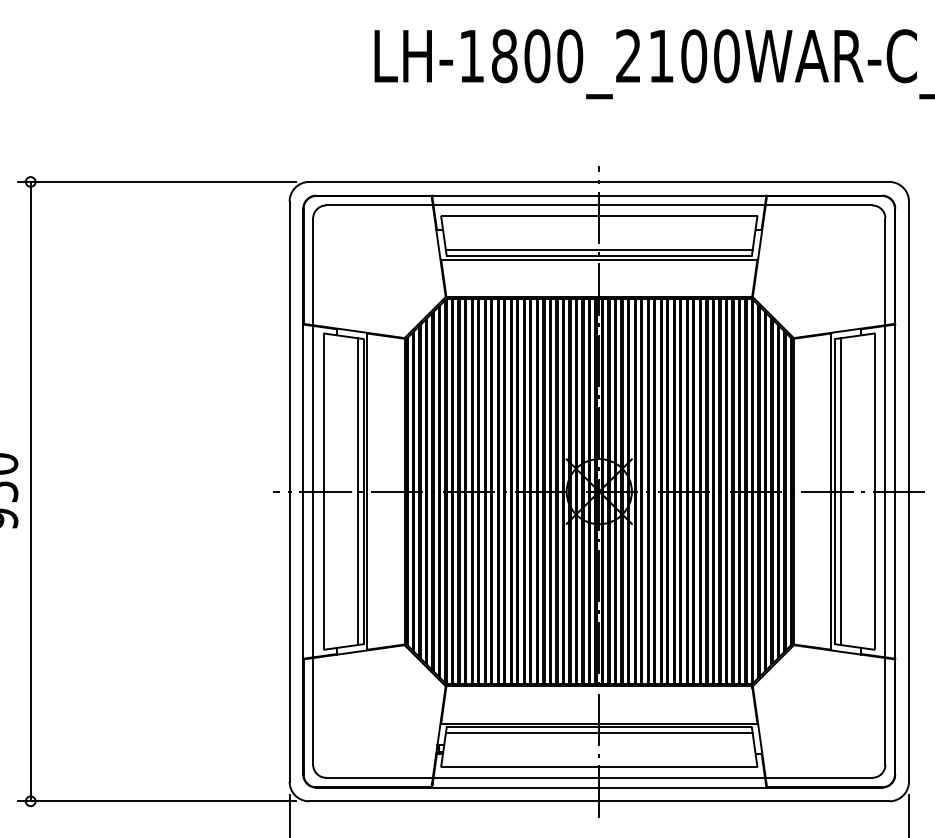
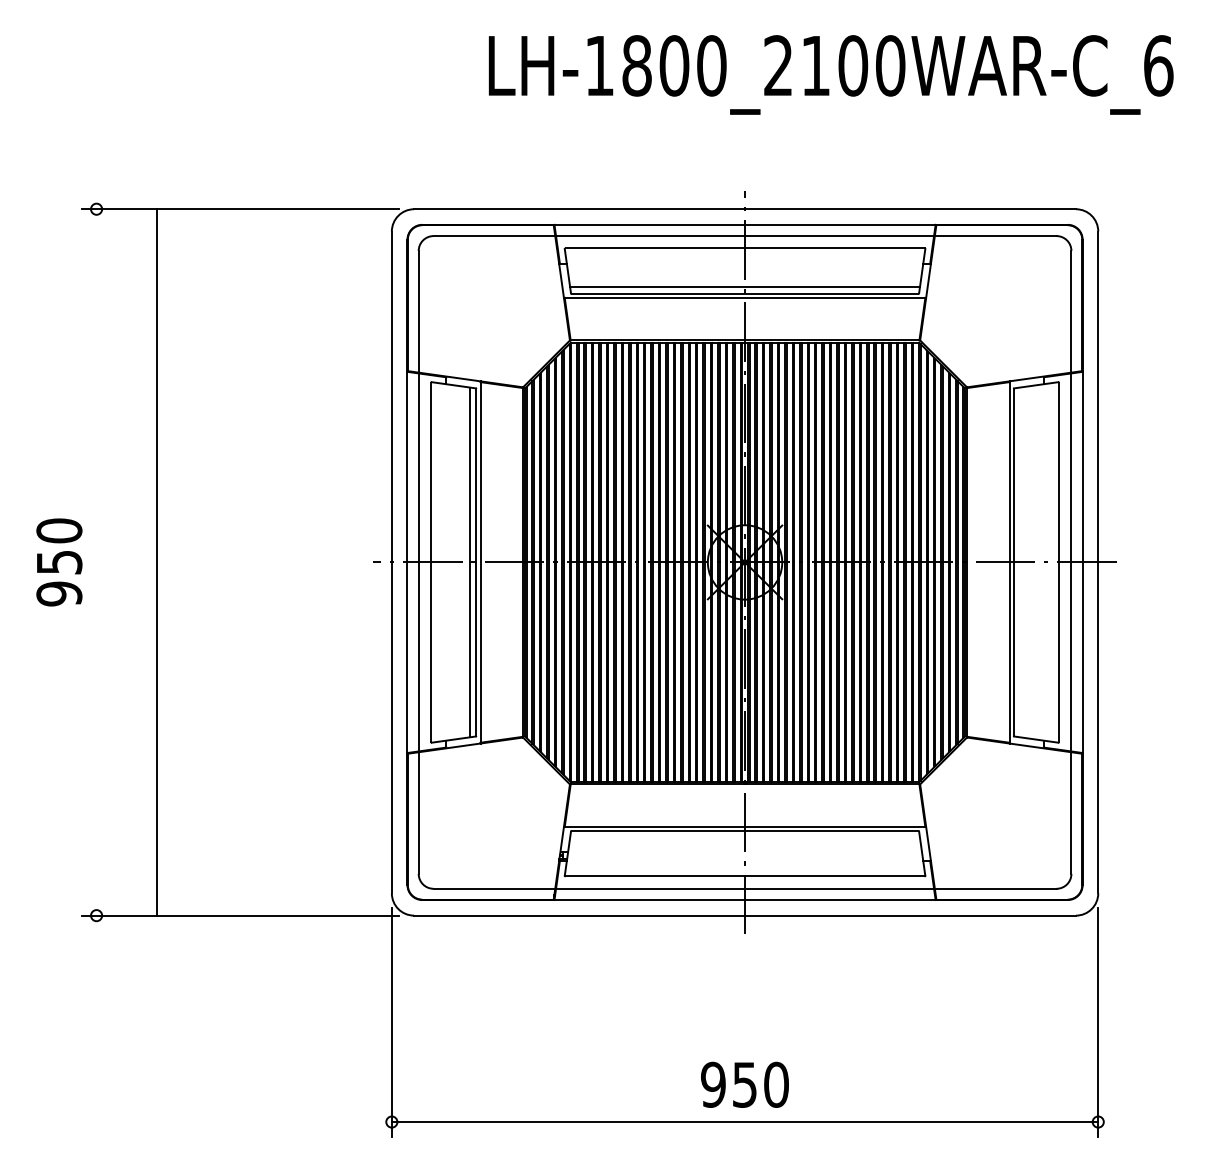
line: (30, 491) -> (156, 562), moved
line: (840, 491) -> (1020, 562), removed
line: (598, 732) -> (744, 837), removed

